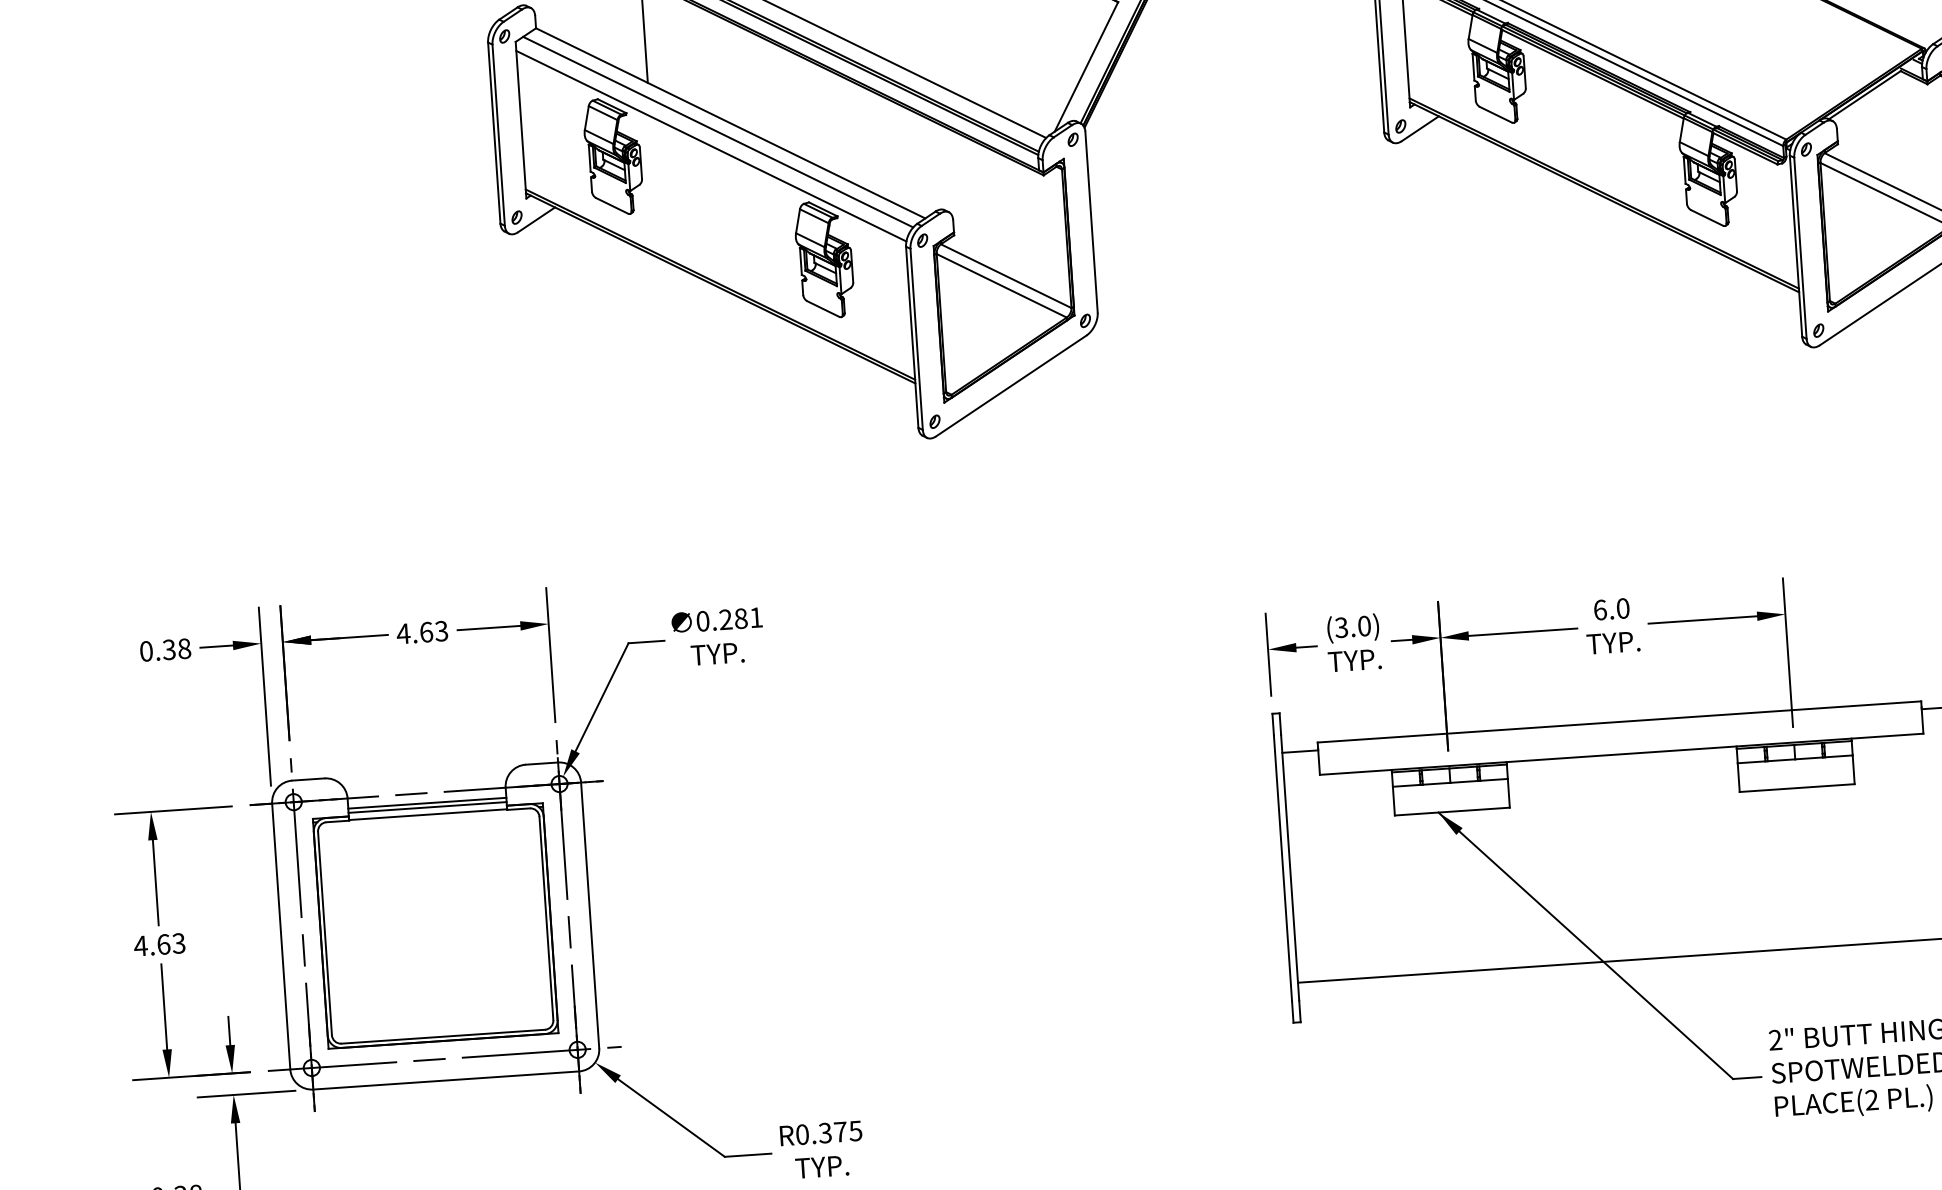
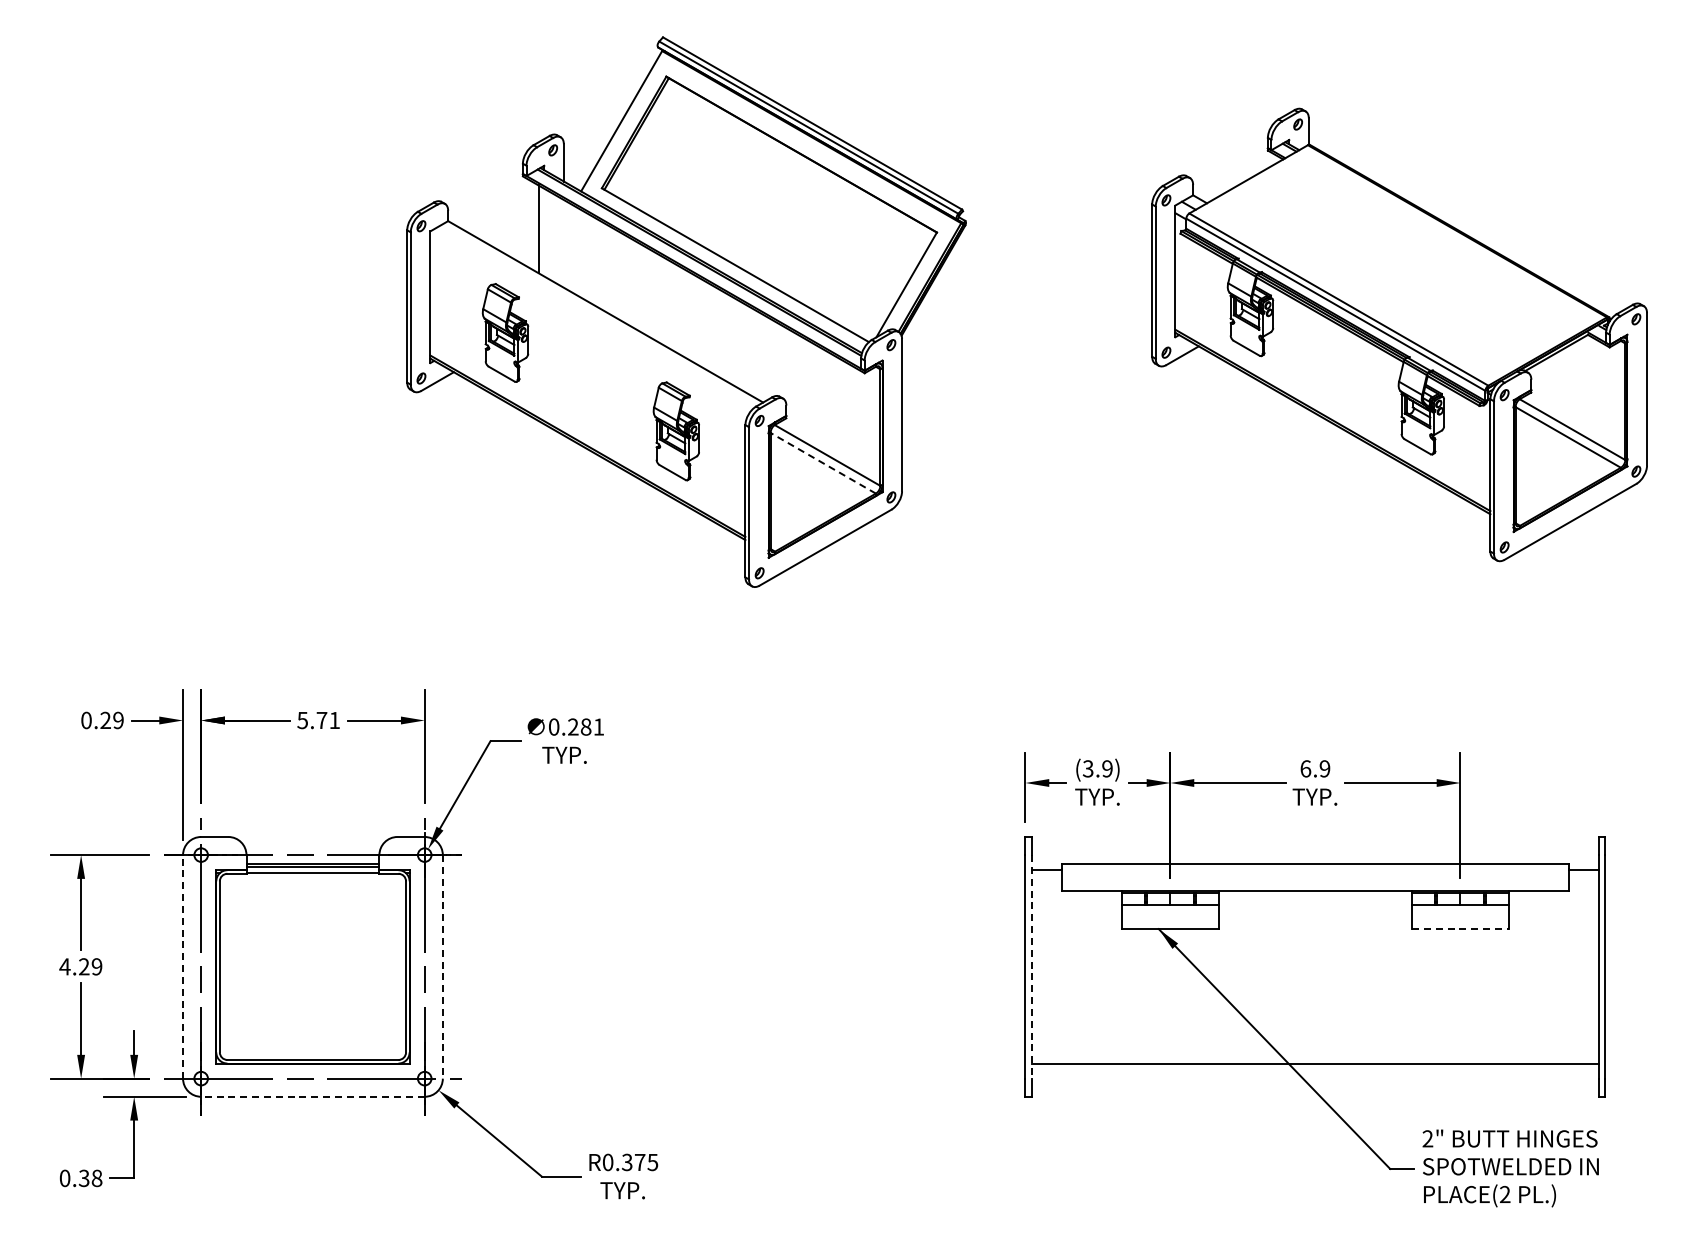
line: (717, 132) -> (594, 318), removed
line: (711, 145) -> (588, 329), removed
line: (1002, 286) -> (823, 463), solid -> dashed
text: (1622, 608) -> (1324, 768), 6.0 -> 6.9
text: (1364, 625) -> (1107, 768), (3.0) -> (3.9)
text: (421, 632) -> (317, 720), 4.63 -> 5.71
text: (176, 649) -> (111, 720), 0.38 -> 0.29
line: (1797, 788) -> (1460, 929), solid -> dashed
line: (1290, 867) -> (1031, 966), solid -> dashed
line: (589, 915) -> (442, 966), solid -> dashed
line: (281, 936) -> (183, 966), solid -> dashed
text: (171, 943) -> (90, 966), 4.63 -> 4.29
line: (445, 1080) -> (312, 1096), solid -> dashed

